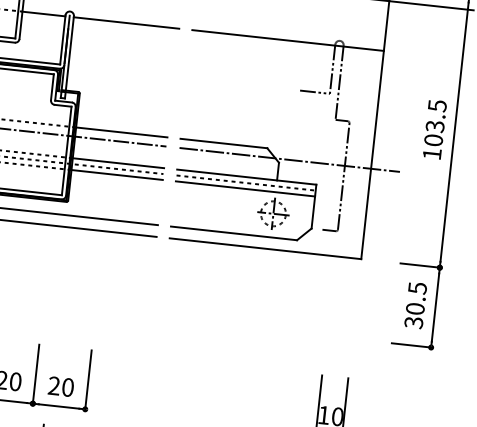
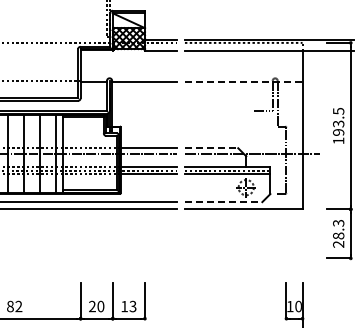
line: (287, 40) -> (243, 81), solid -> dashed
text: (433, 140) -> (338, 132), 103.5 -> 193.5
line: (223, 143) -> (211, 148), solid -> dashed
line: (233, 234) -> (223, 202), solid -> dashed
text: (415, 304) -> (338, 233), 30.5 -> 28.3
text: (60, 386) -> (128, 306), 20 -> 13

